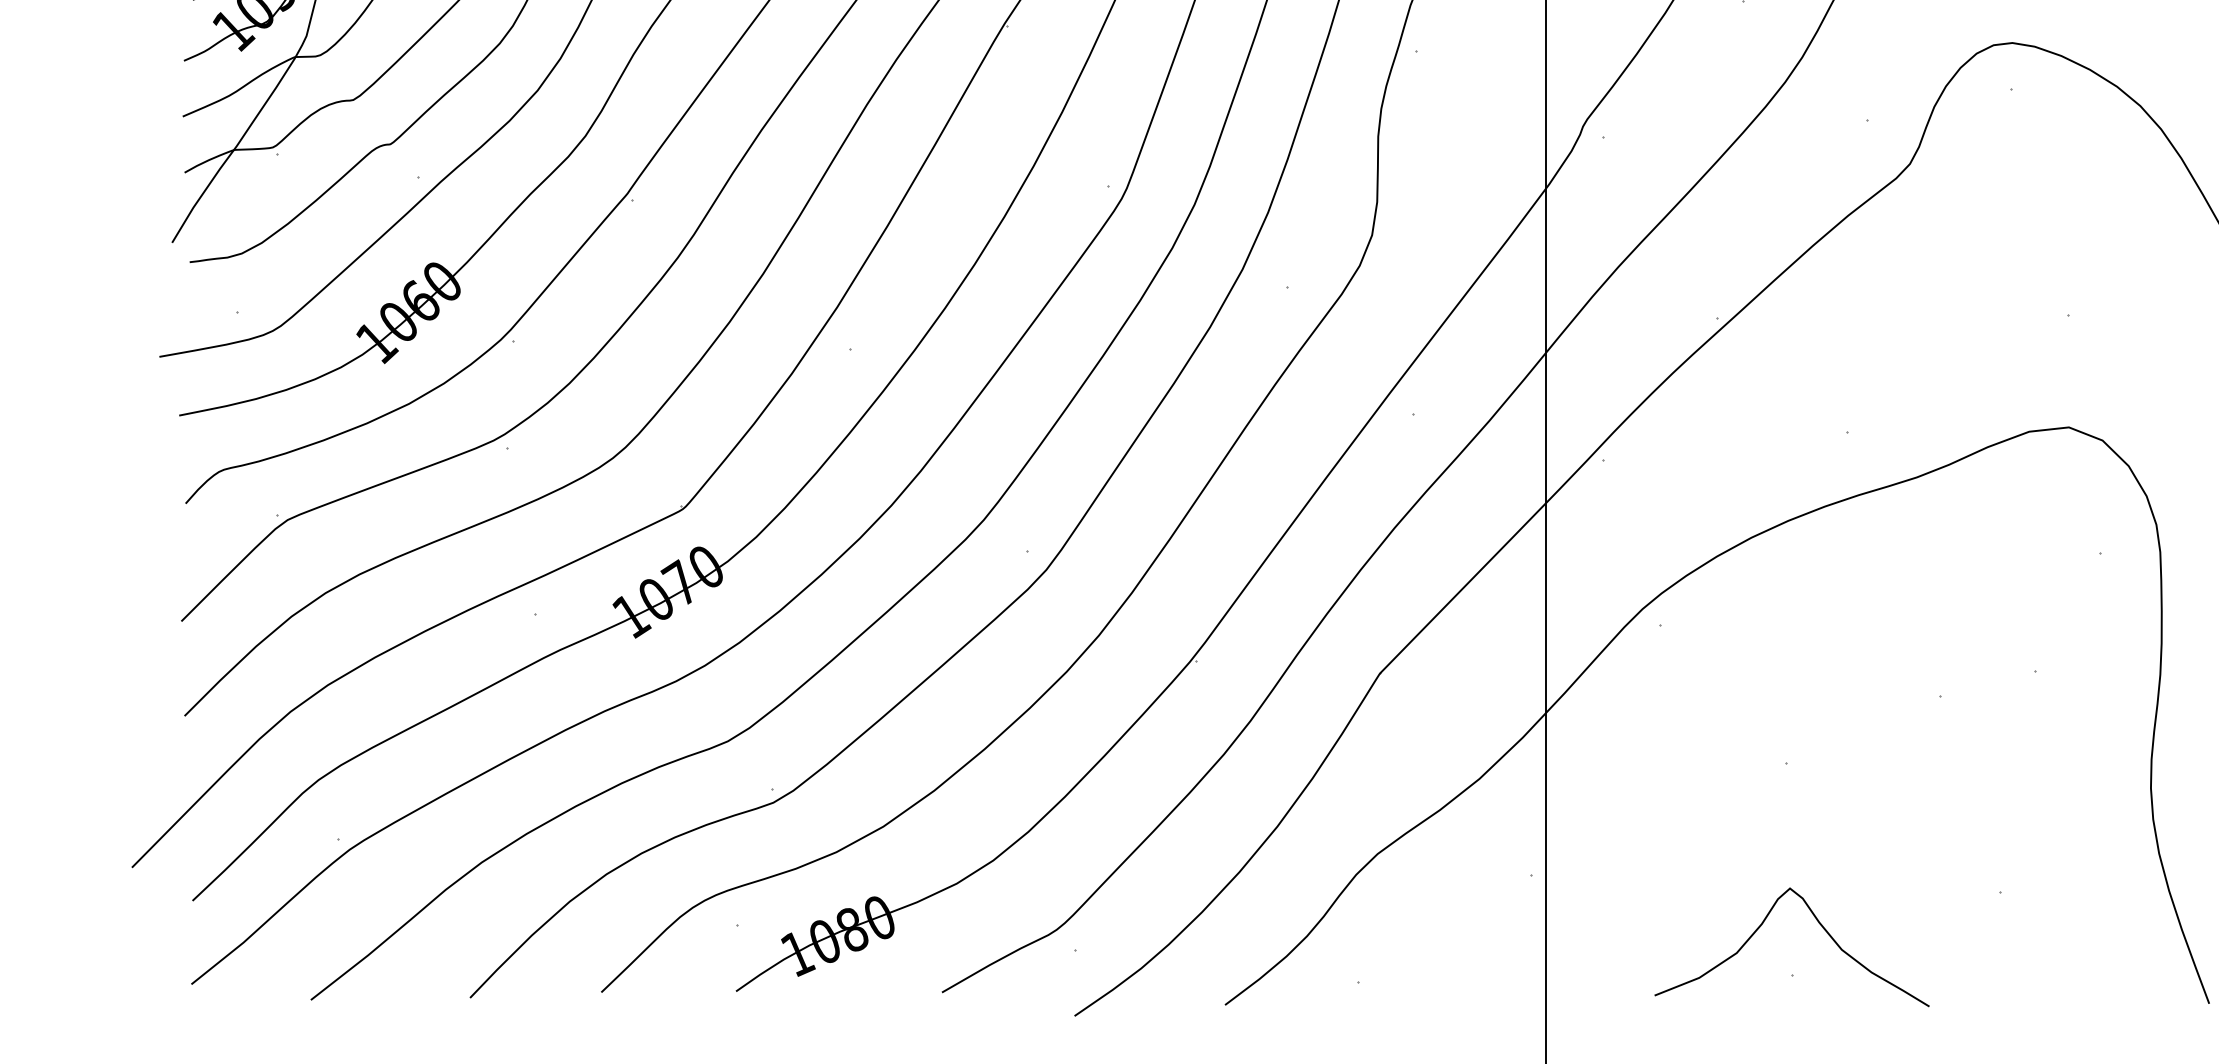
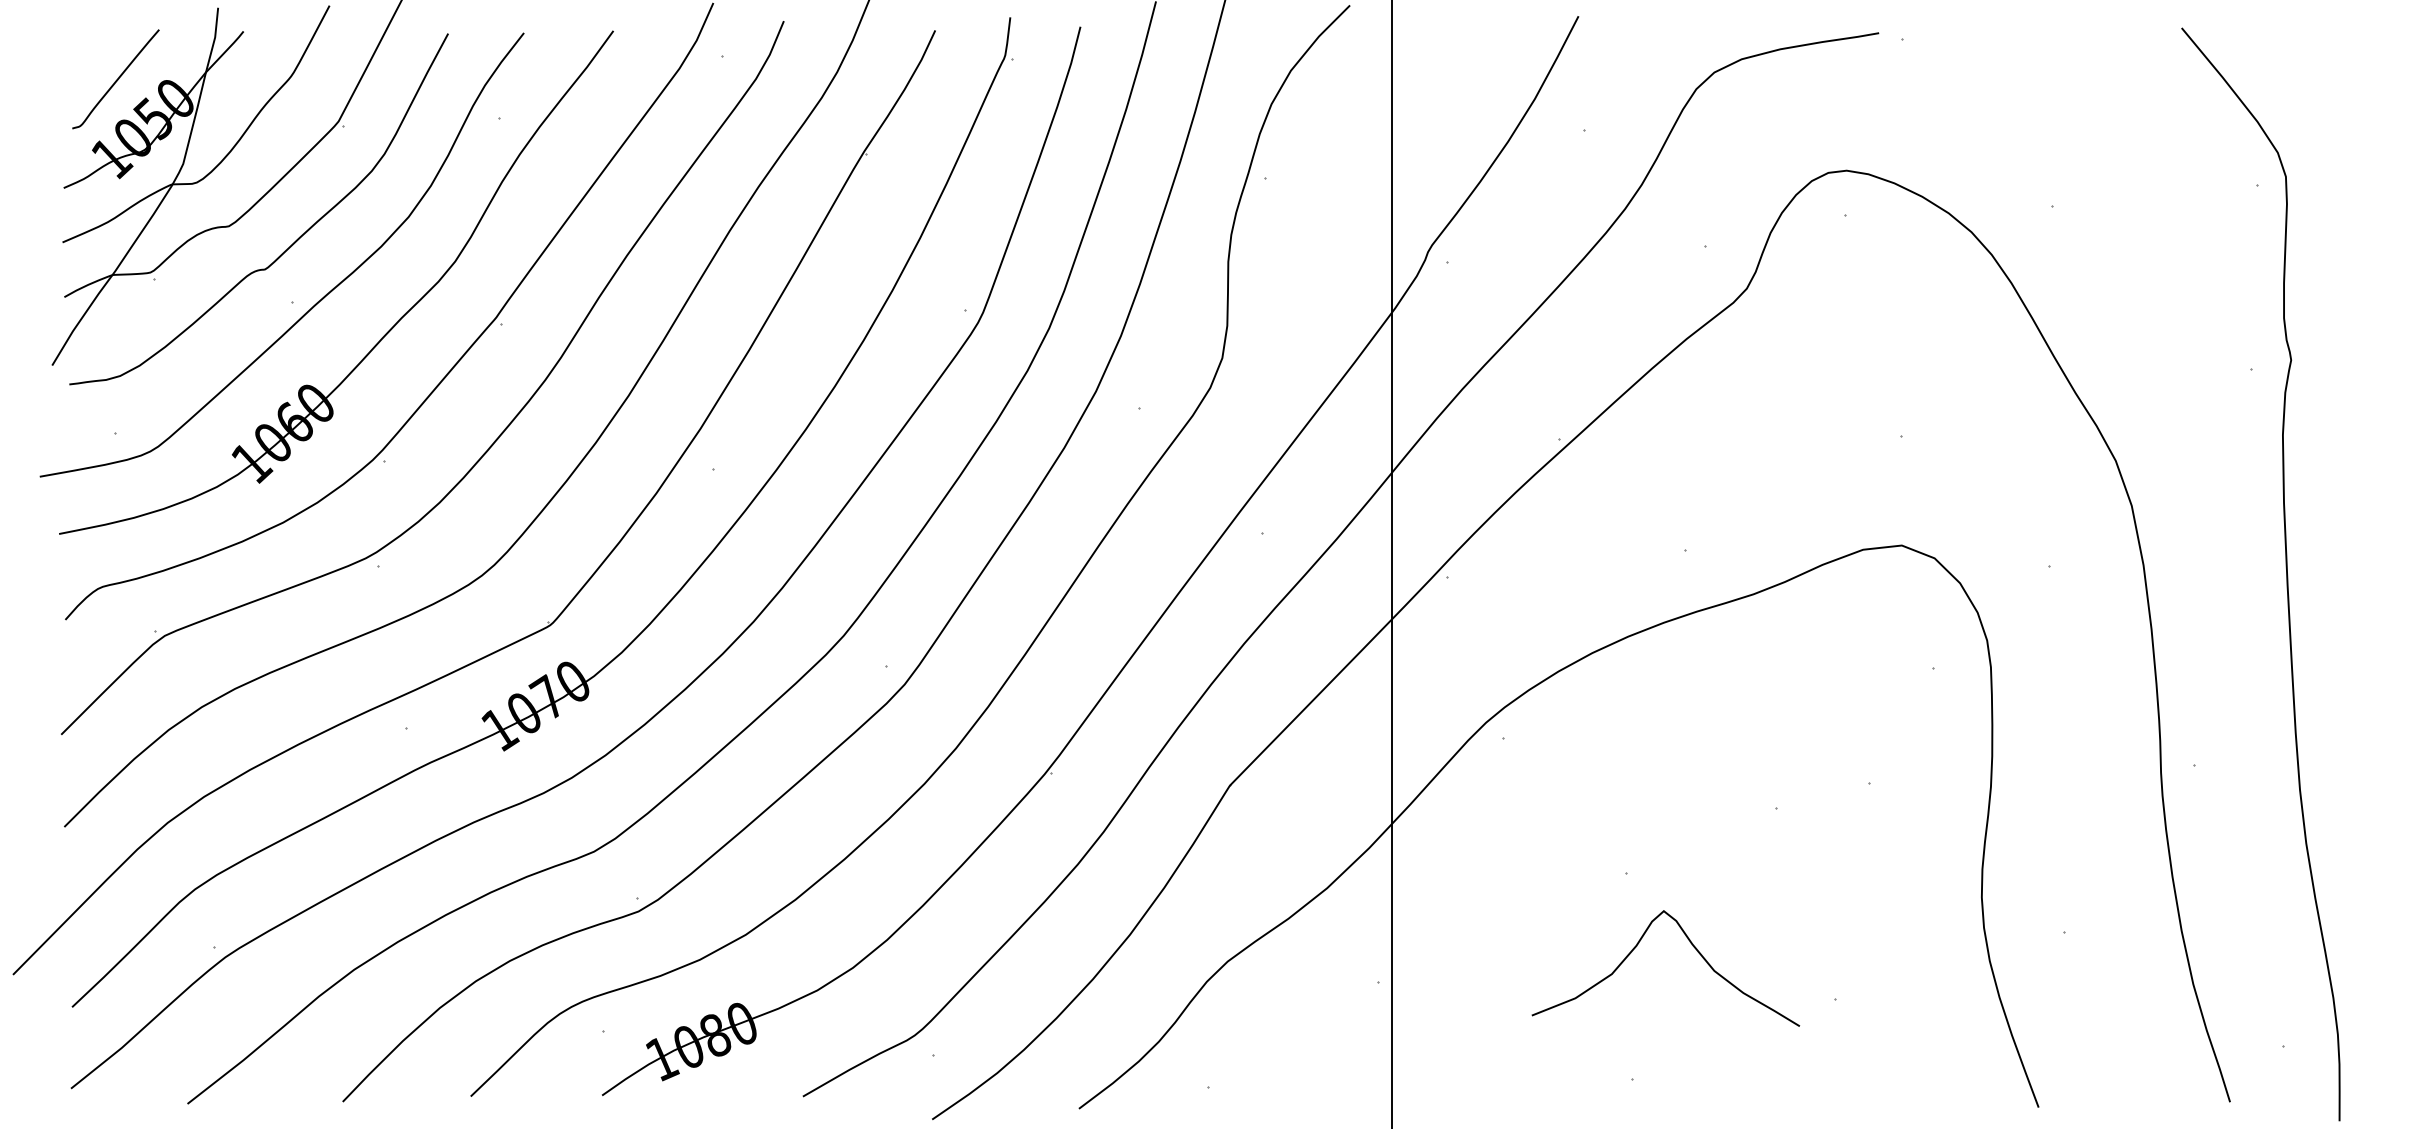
curve: (1819, 924) -> (1692, 946), moved

